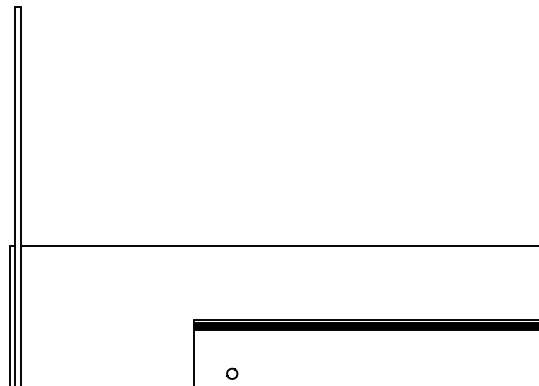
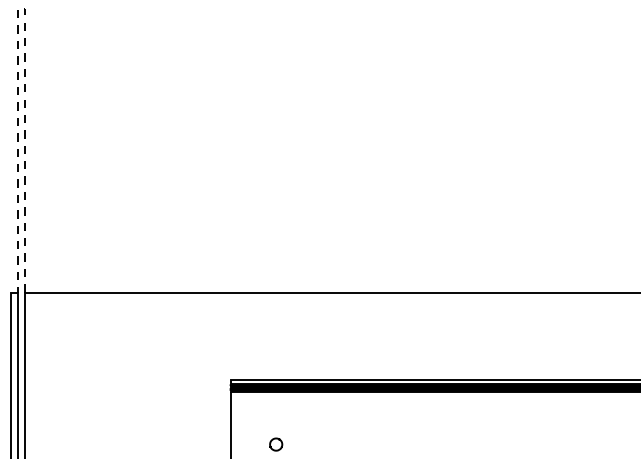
line: (18, 7) -> (21, 8), solid -> dashed

